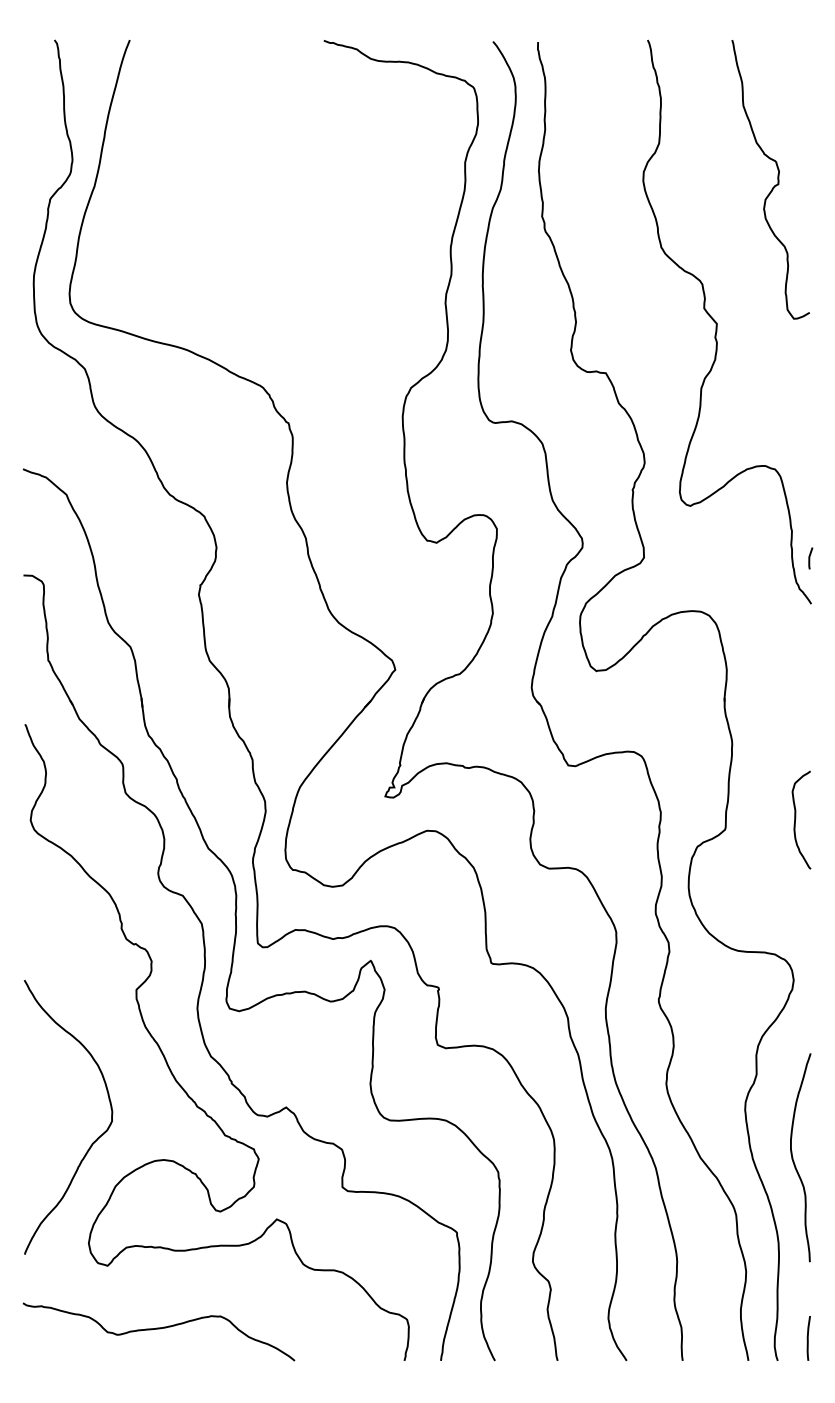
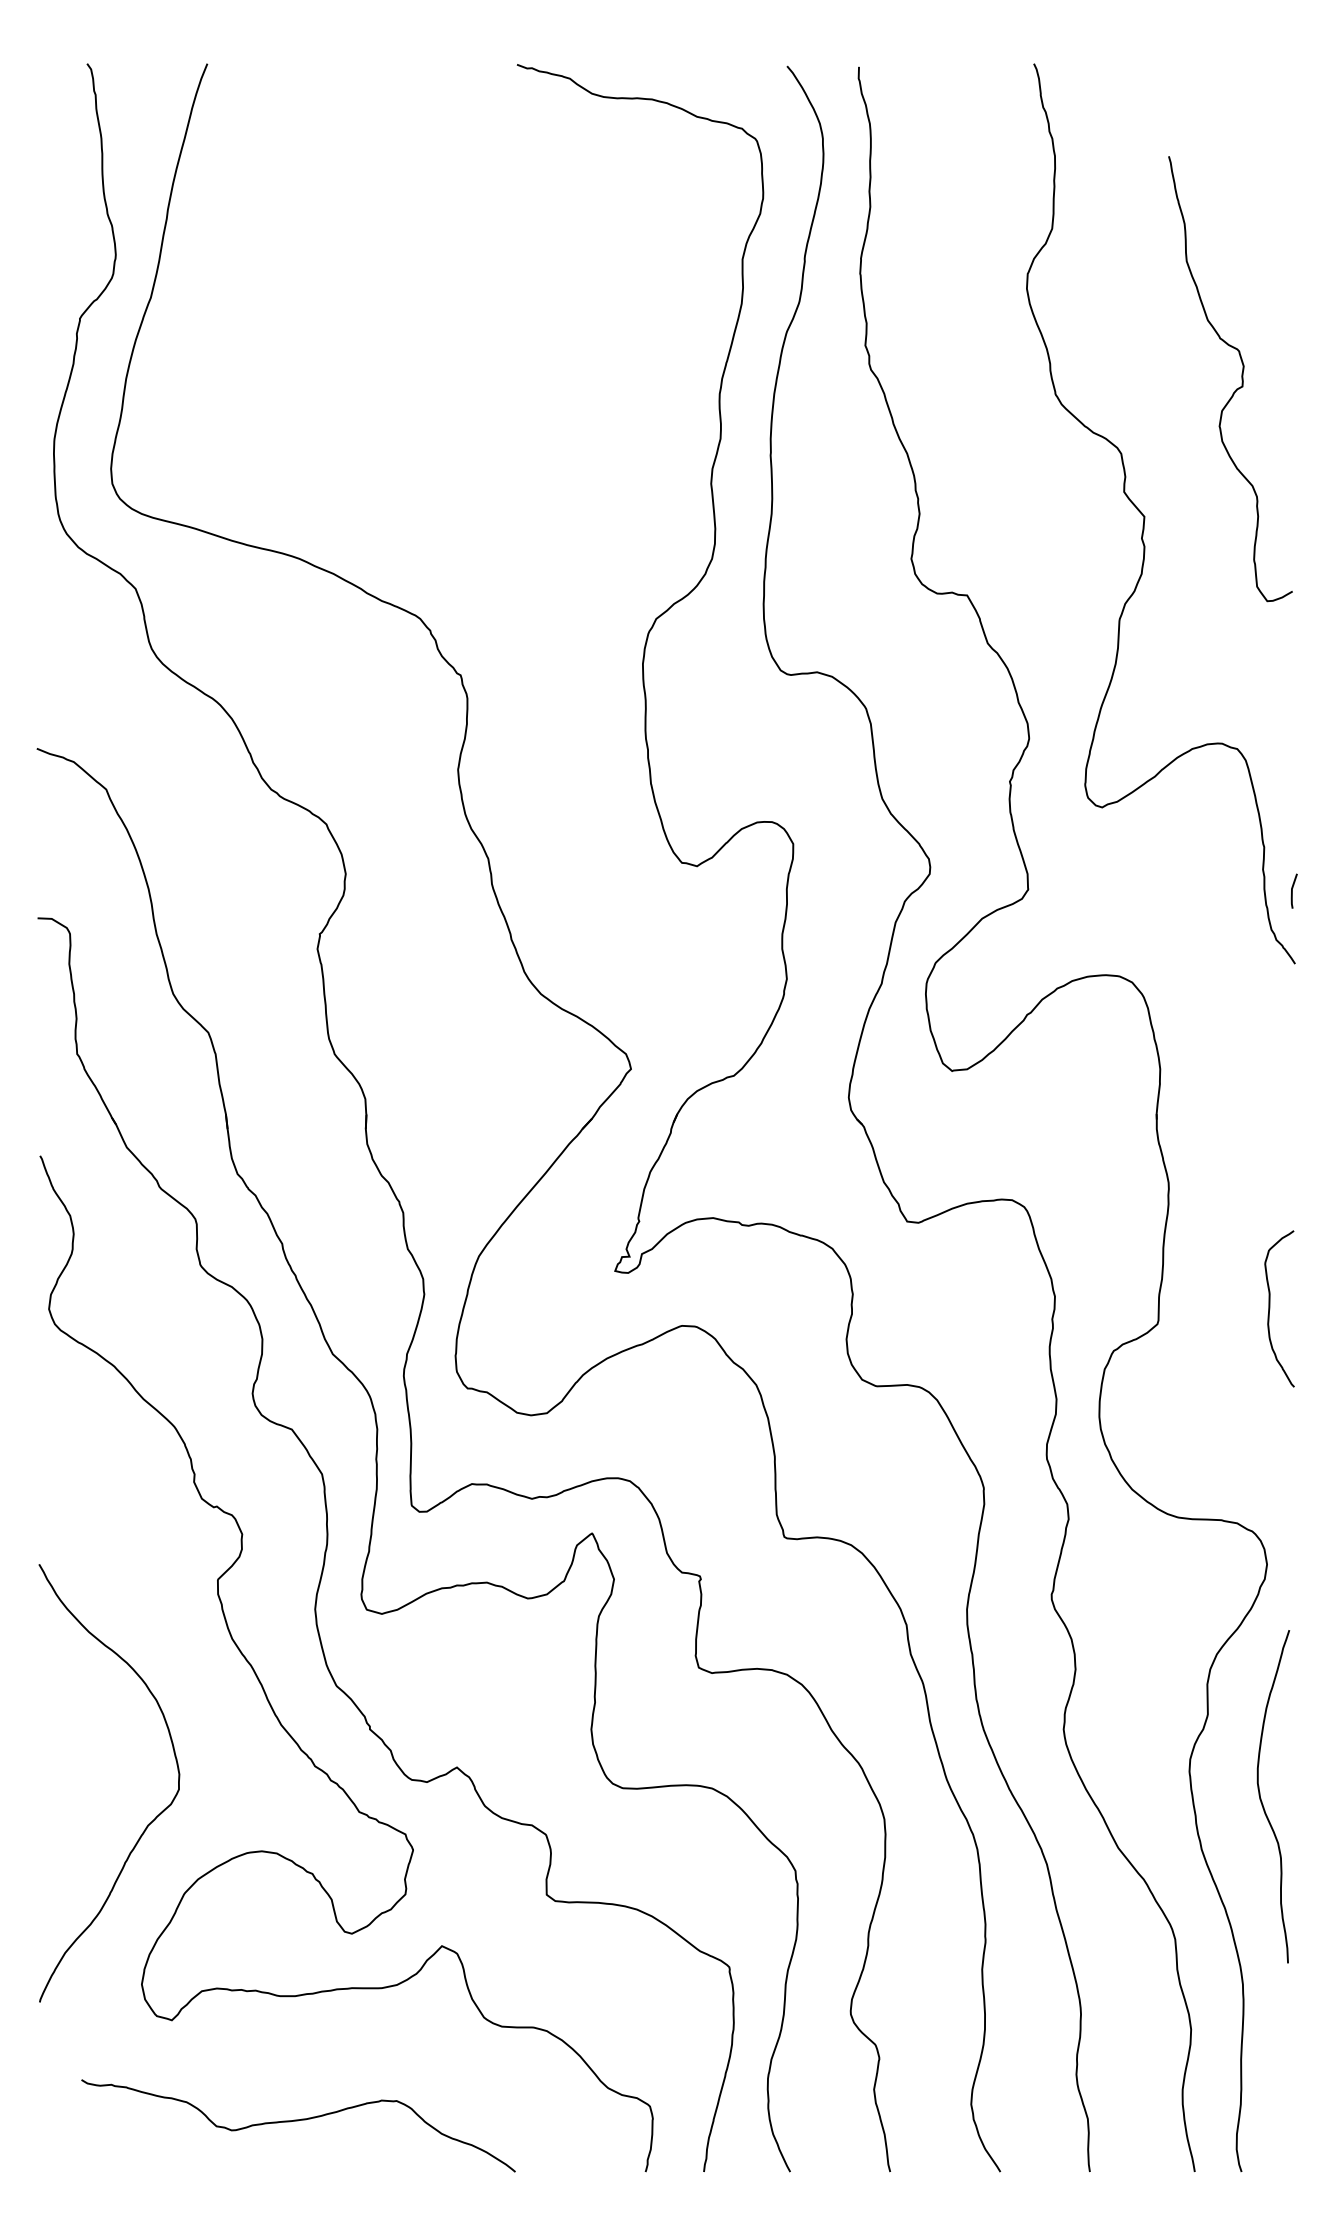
curve: (777, 179) -> (1241, 378), moved
curve: (793, 1157) -> (1261, 1796), moved
curve: (158, 1329) -> (297, 2121), moved
curve: (808, 1338) -> (1290, 2136), removed

